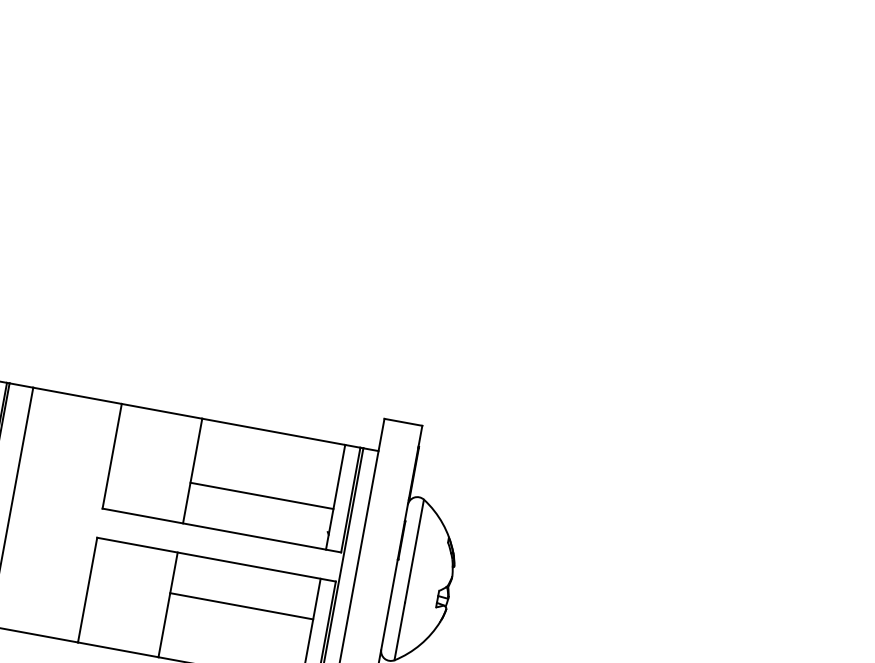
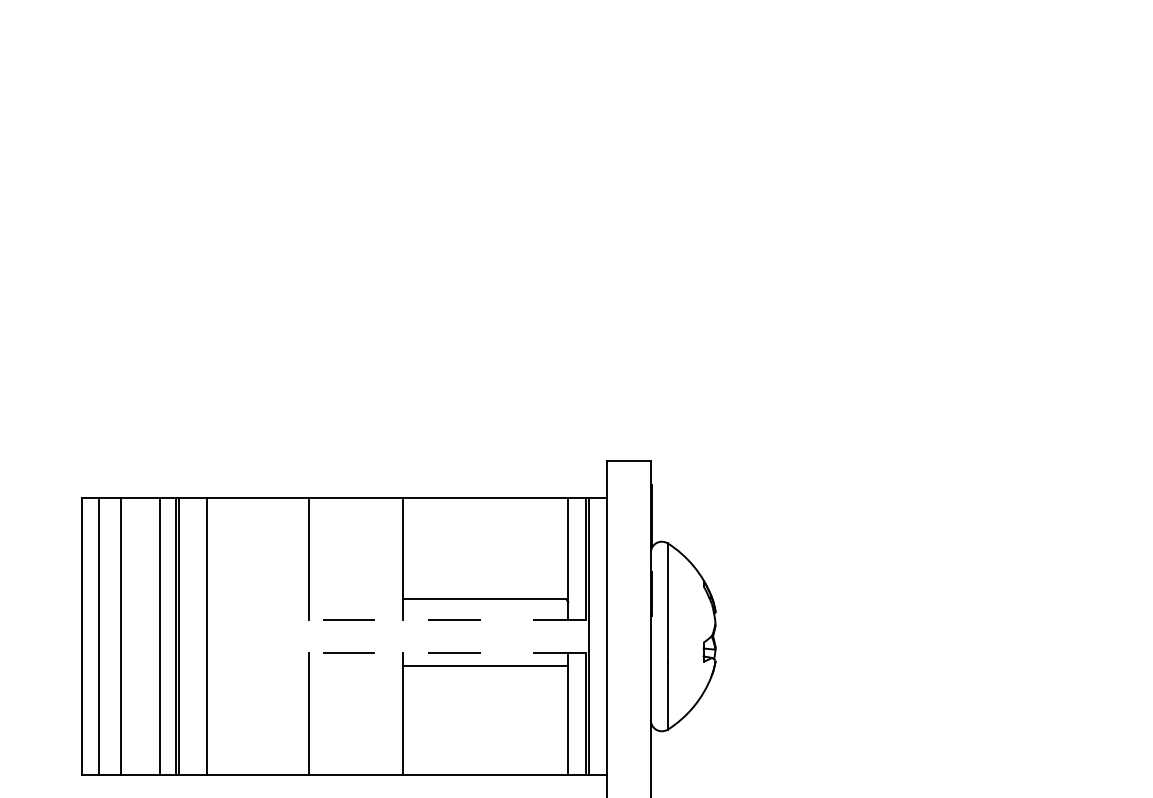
line: (262, 495) -> (485, 598), moved
line: (221, 530) -> (447, 619), solid -> dashed
line: (216, 559) -> (447, 653), solid -> dashed
line: (241, 606) -> (485, 666), moved

